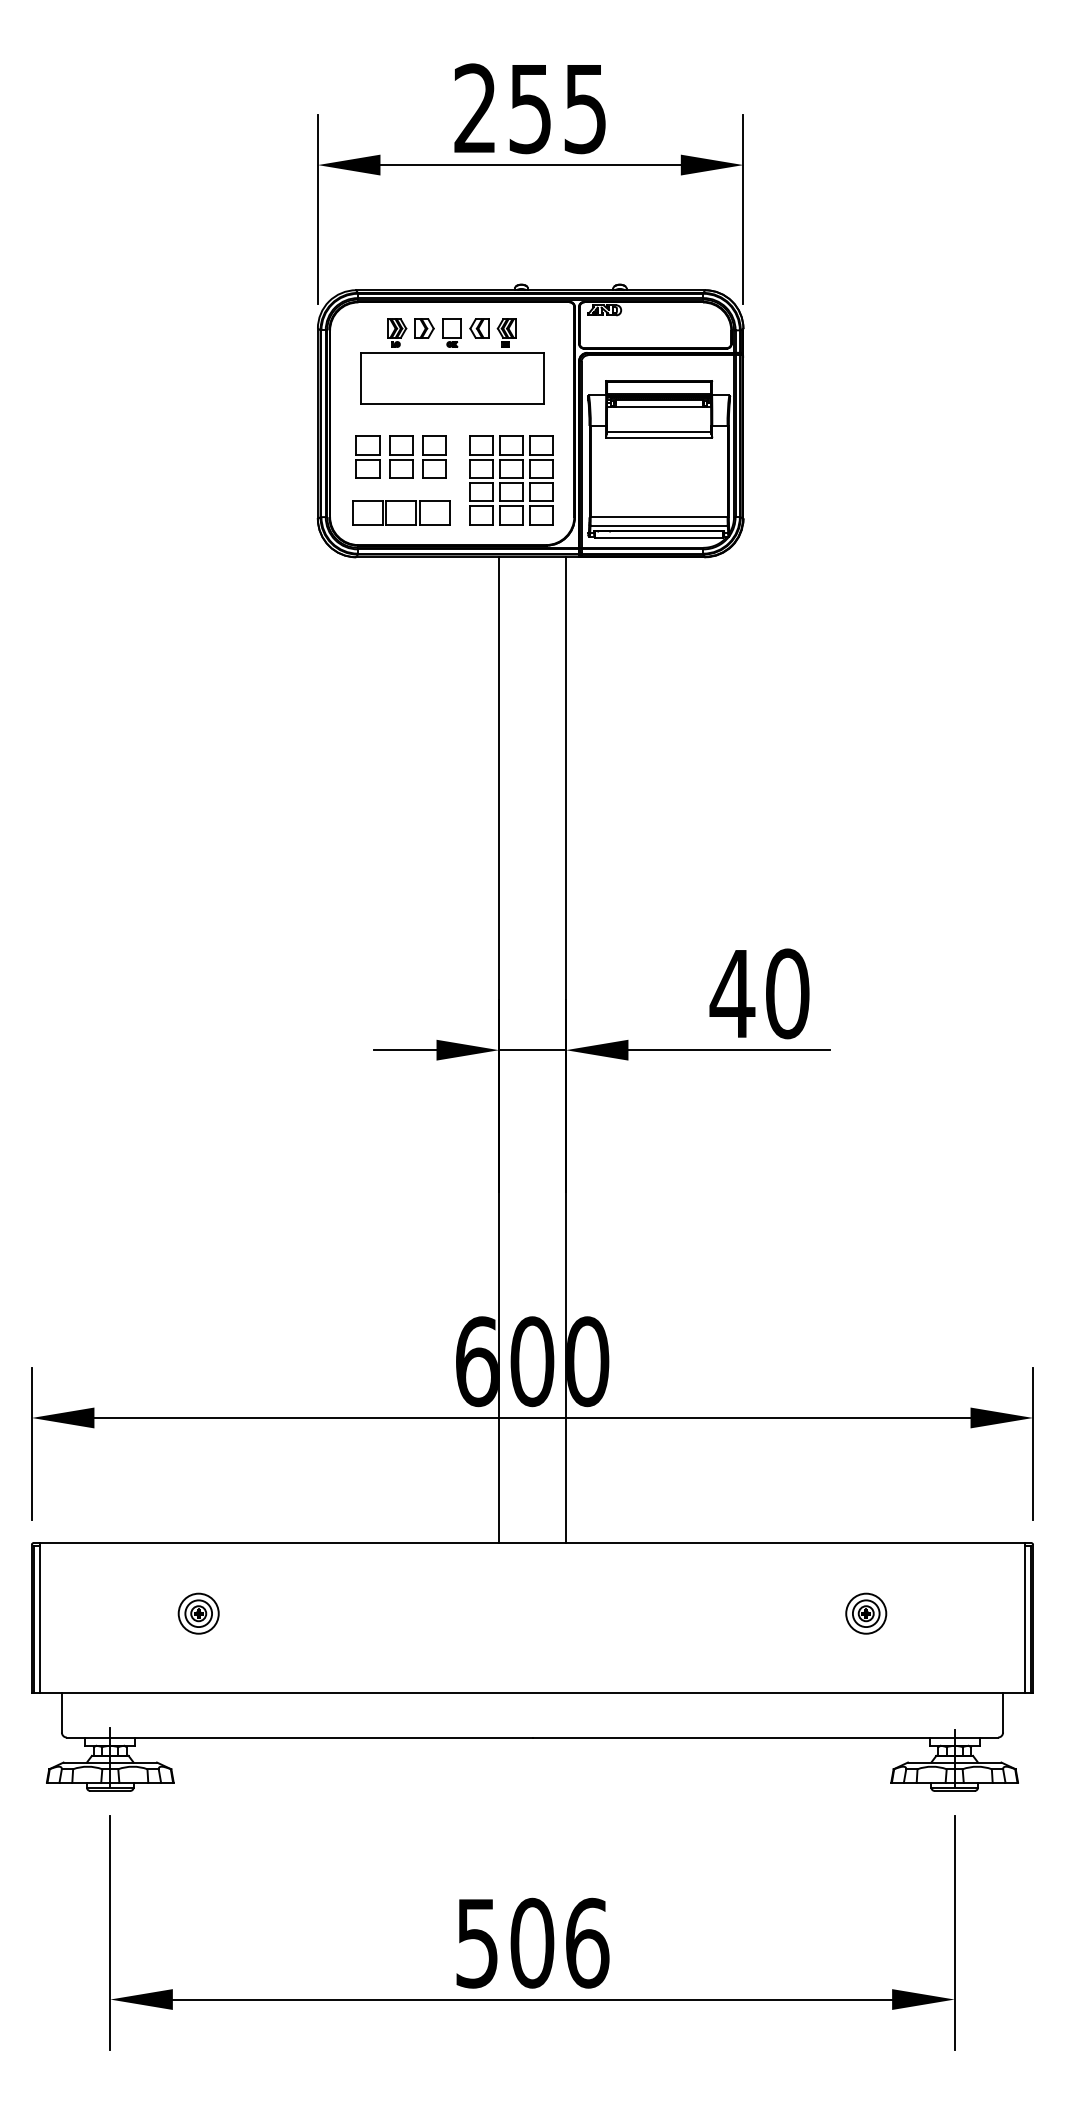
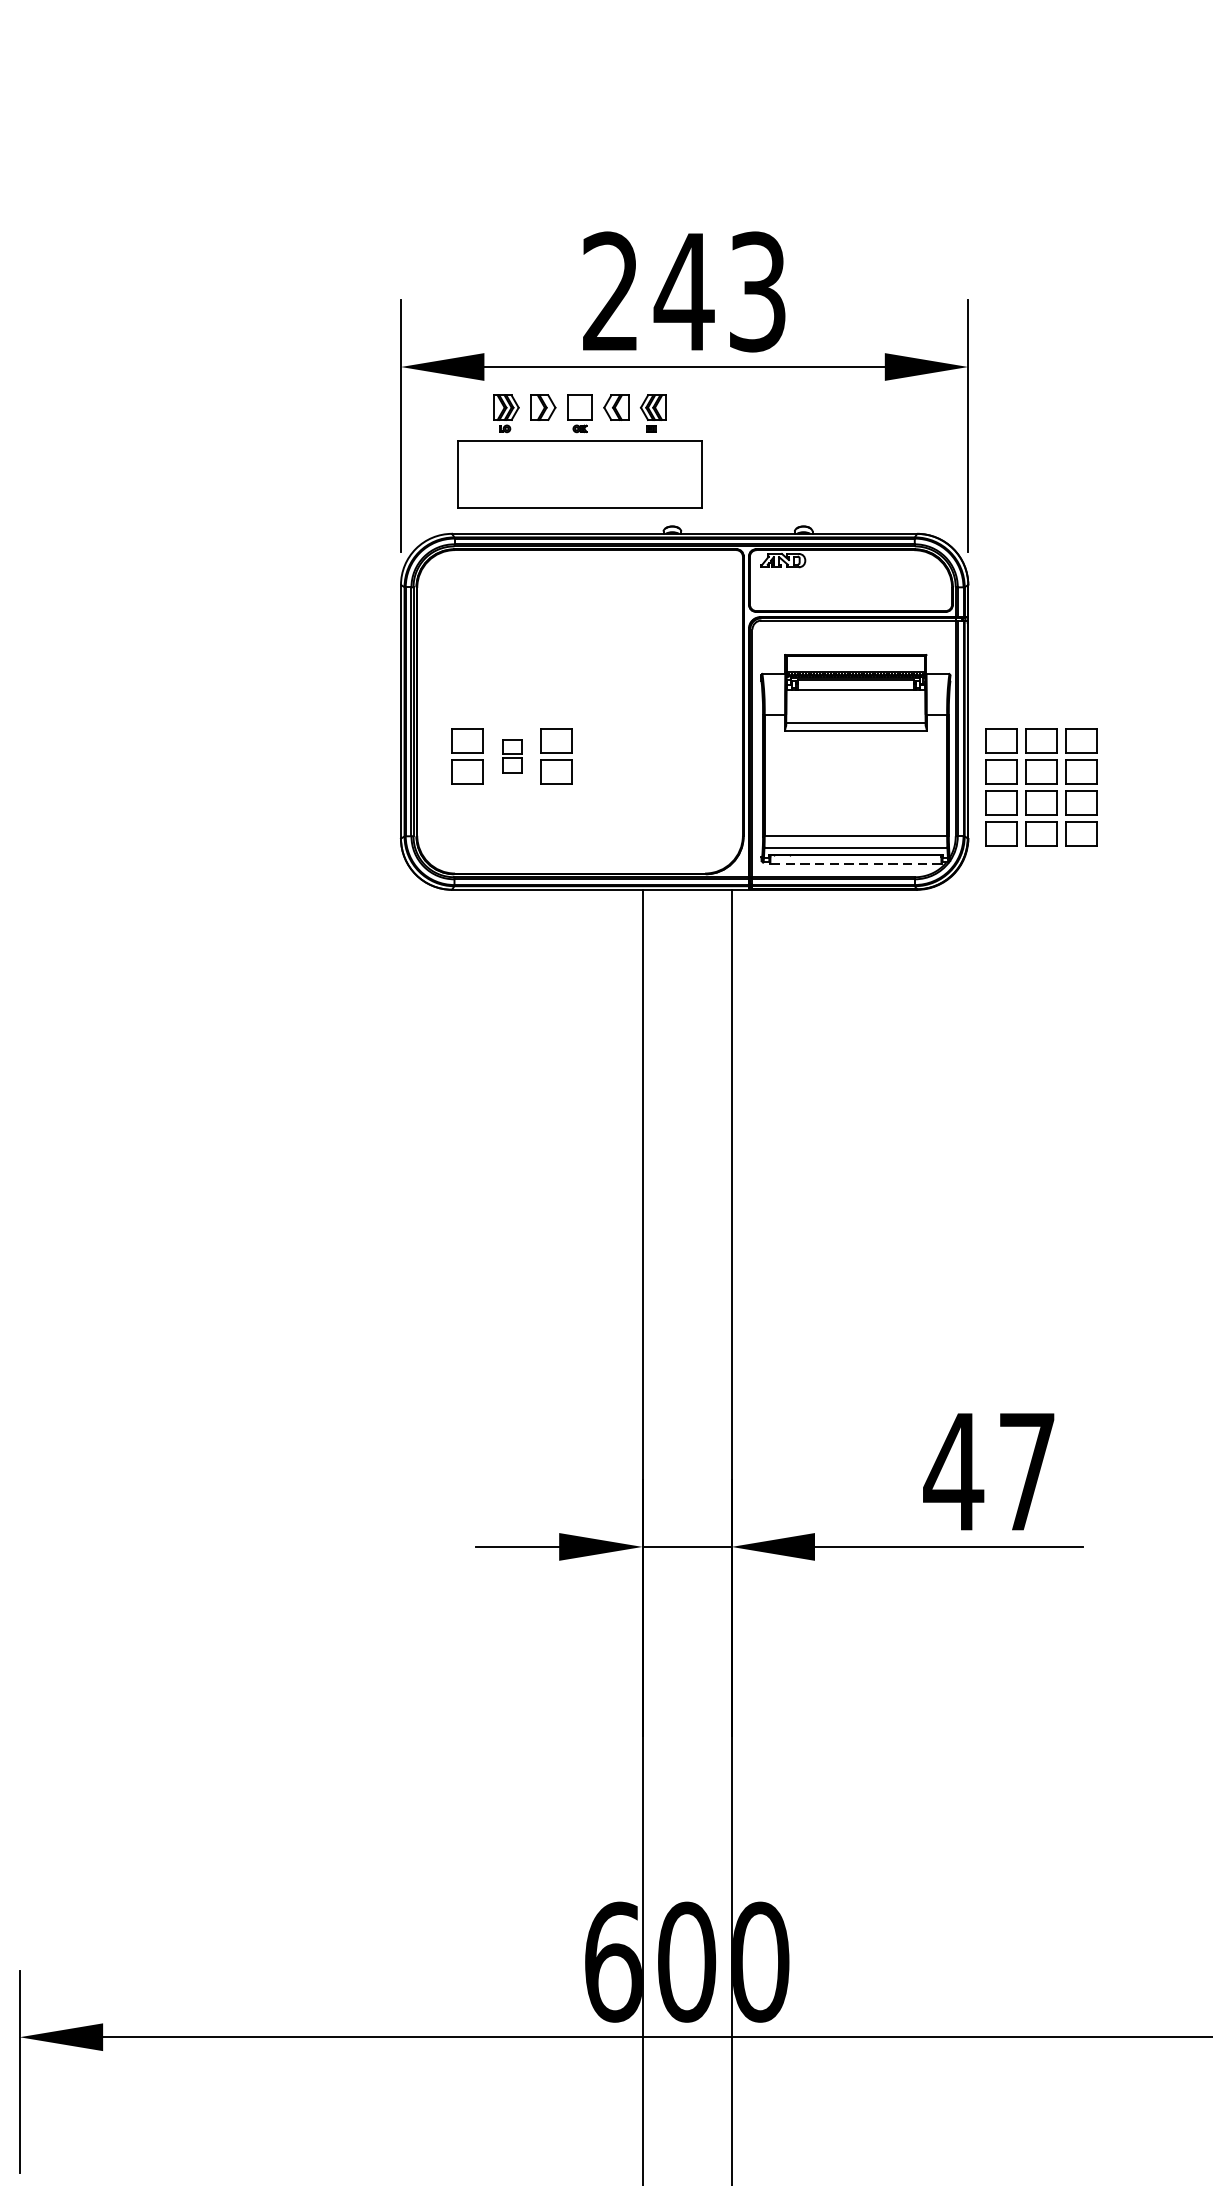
text: (556, 108) -> (719, 291), 255 -> 243
part: (452, 361) -> (580, 451), moved
part: (401, 456) -> (512, 755), size x0.6
part: (511, 480) -> (1041, 787), moved
part: (401, 512) -> (512, 830), removed
line: (658, 538) -> (855, 864), solid -> dashed
text: (787, 993) -> (1027, 1471), 40 -> 47

